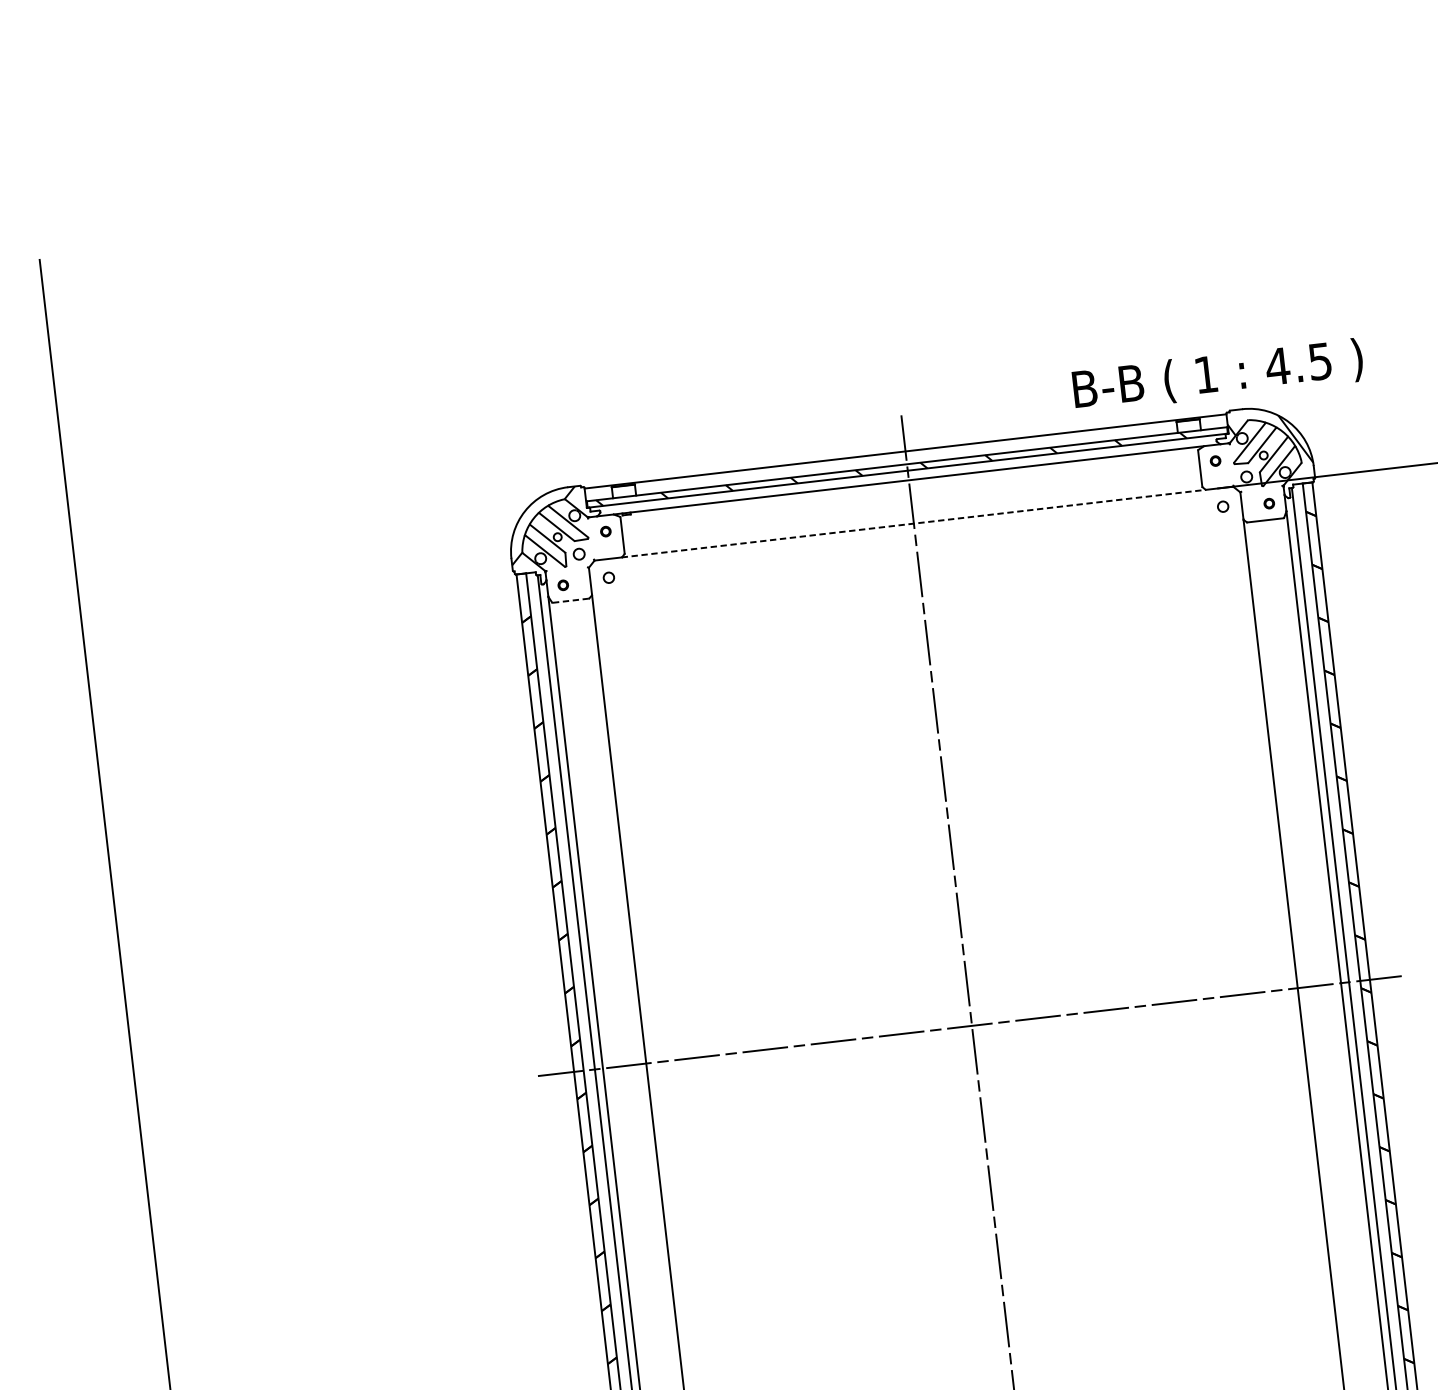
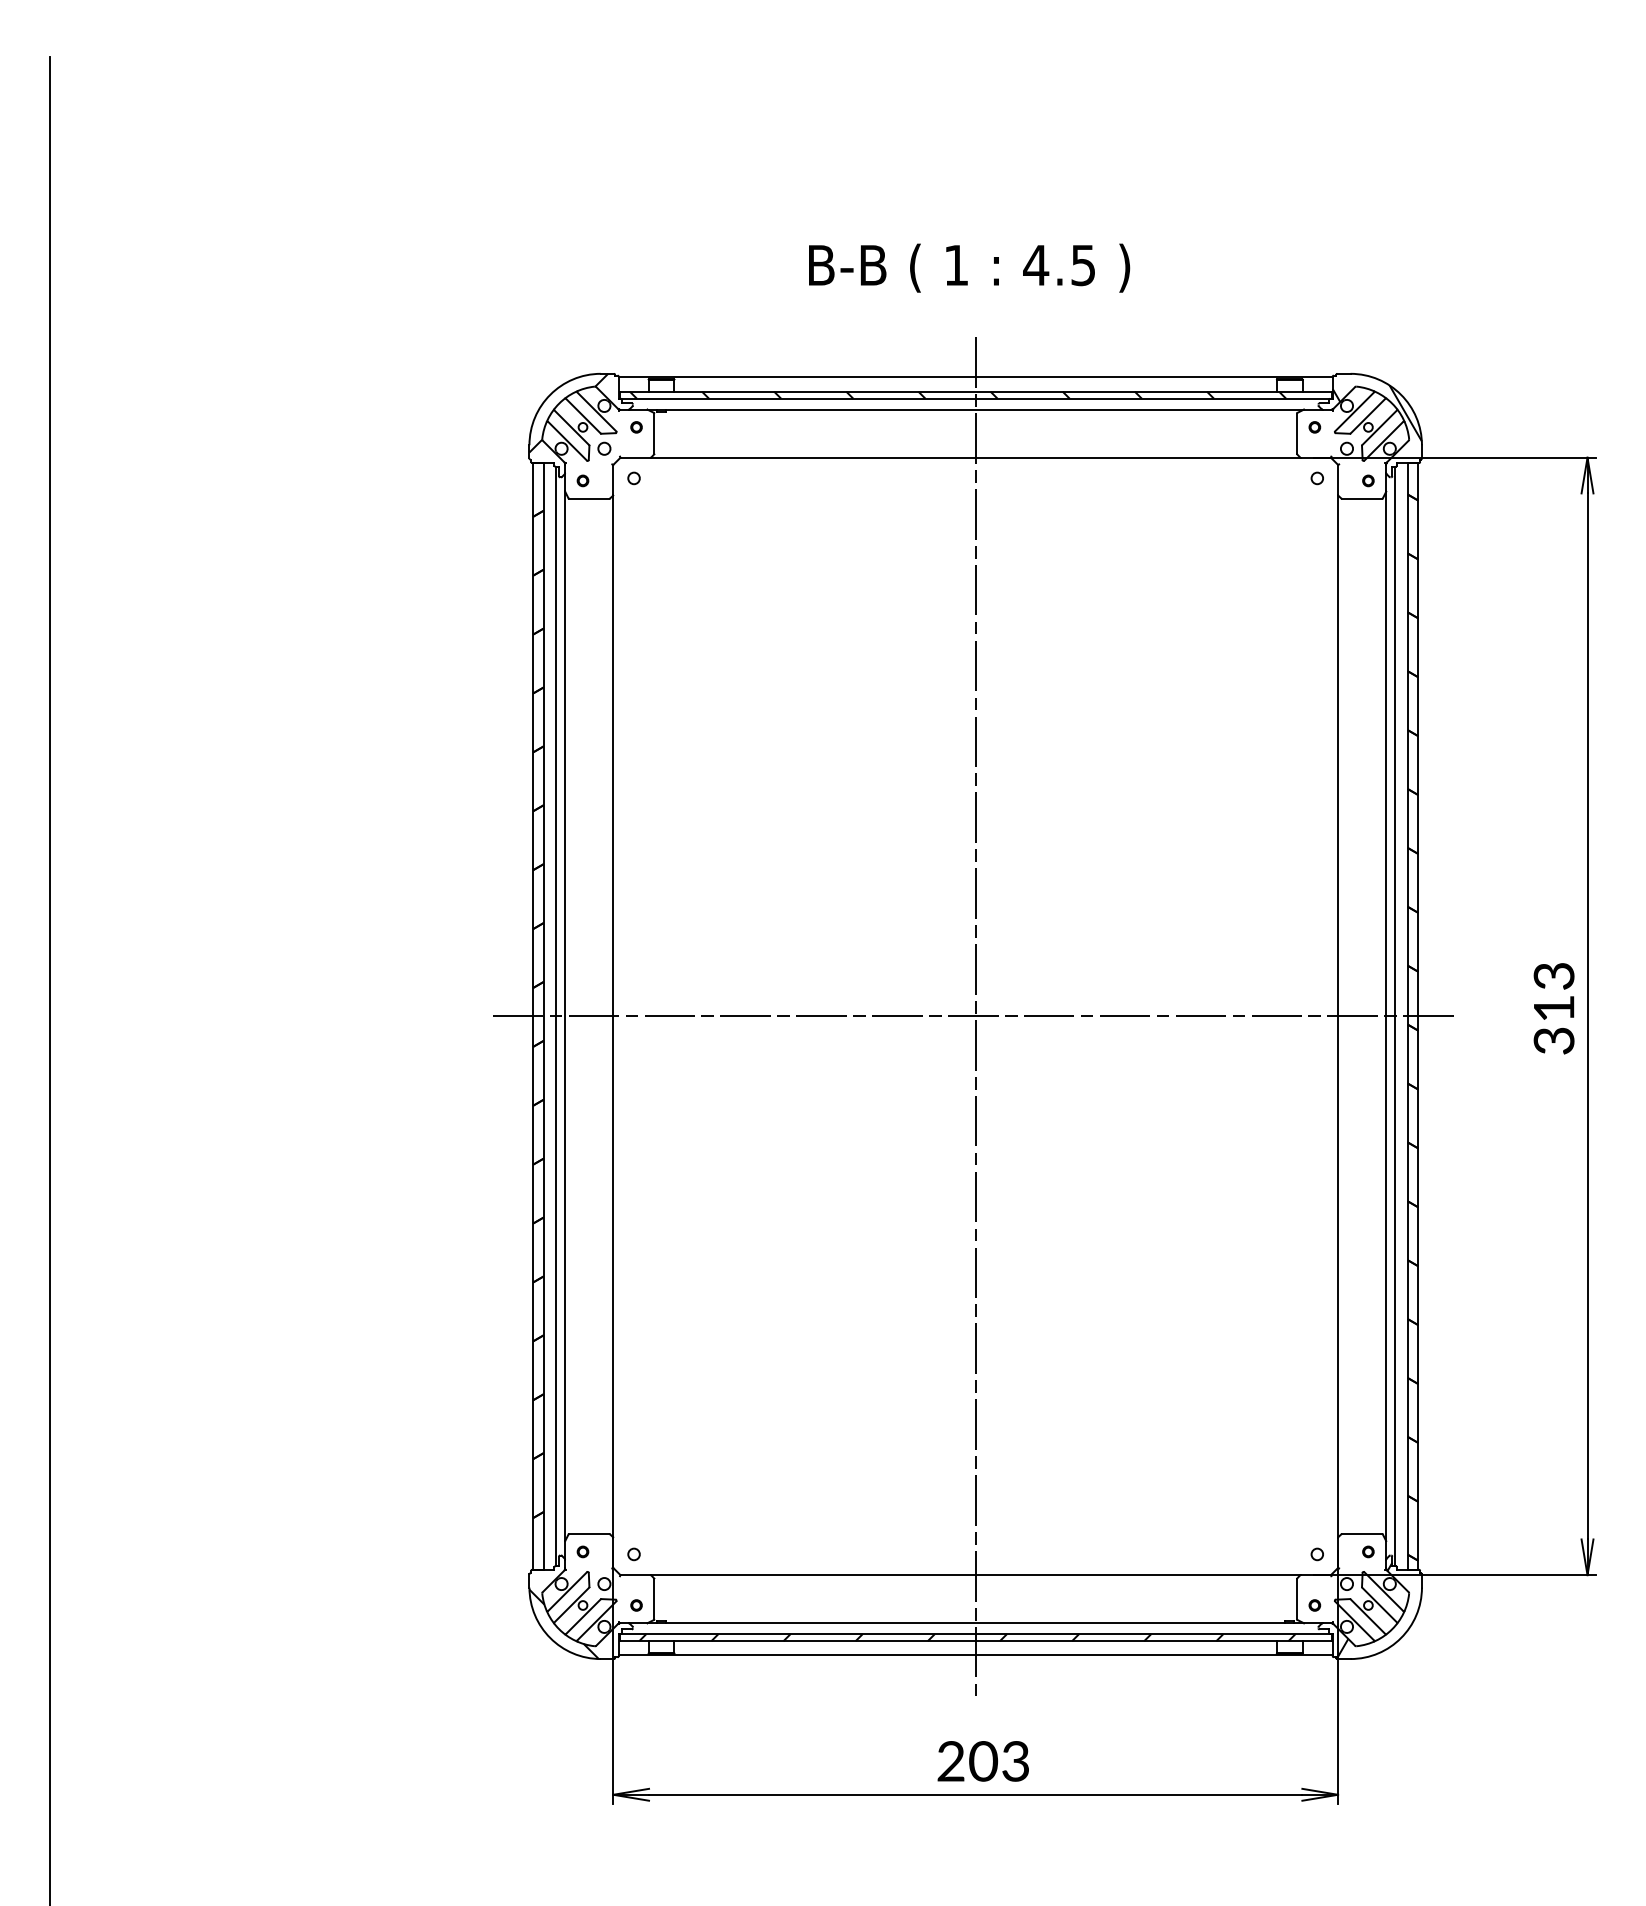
text: (1218, 375) -> (969, 267), moved
line: (914, 523) -> (976, 457), dashed -> solid
line: (570, 600) -> (589, 498), dashed -> solid

